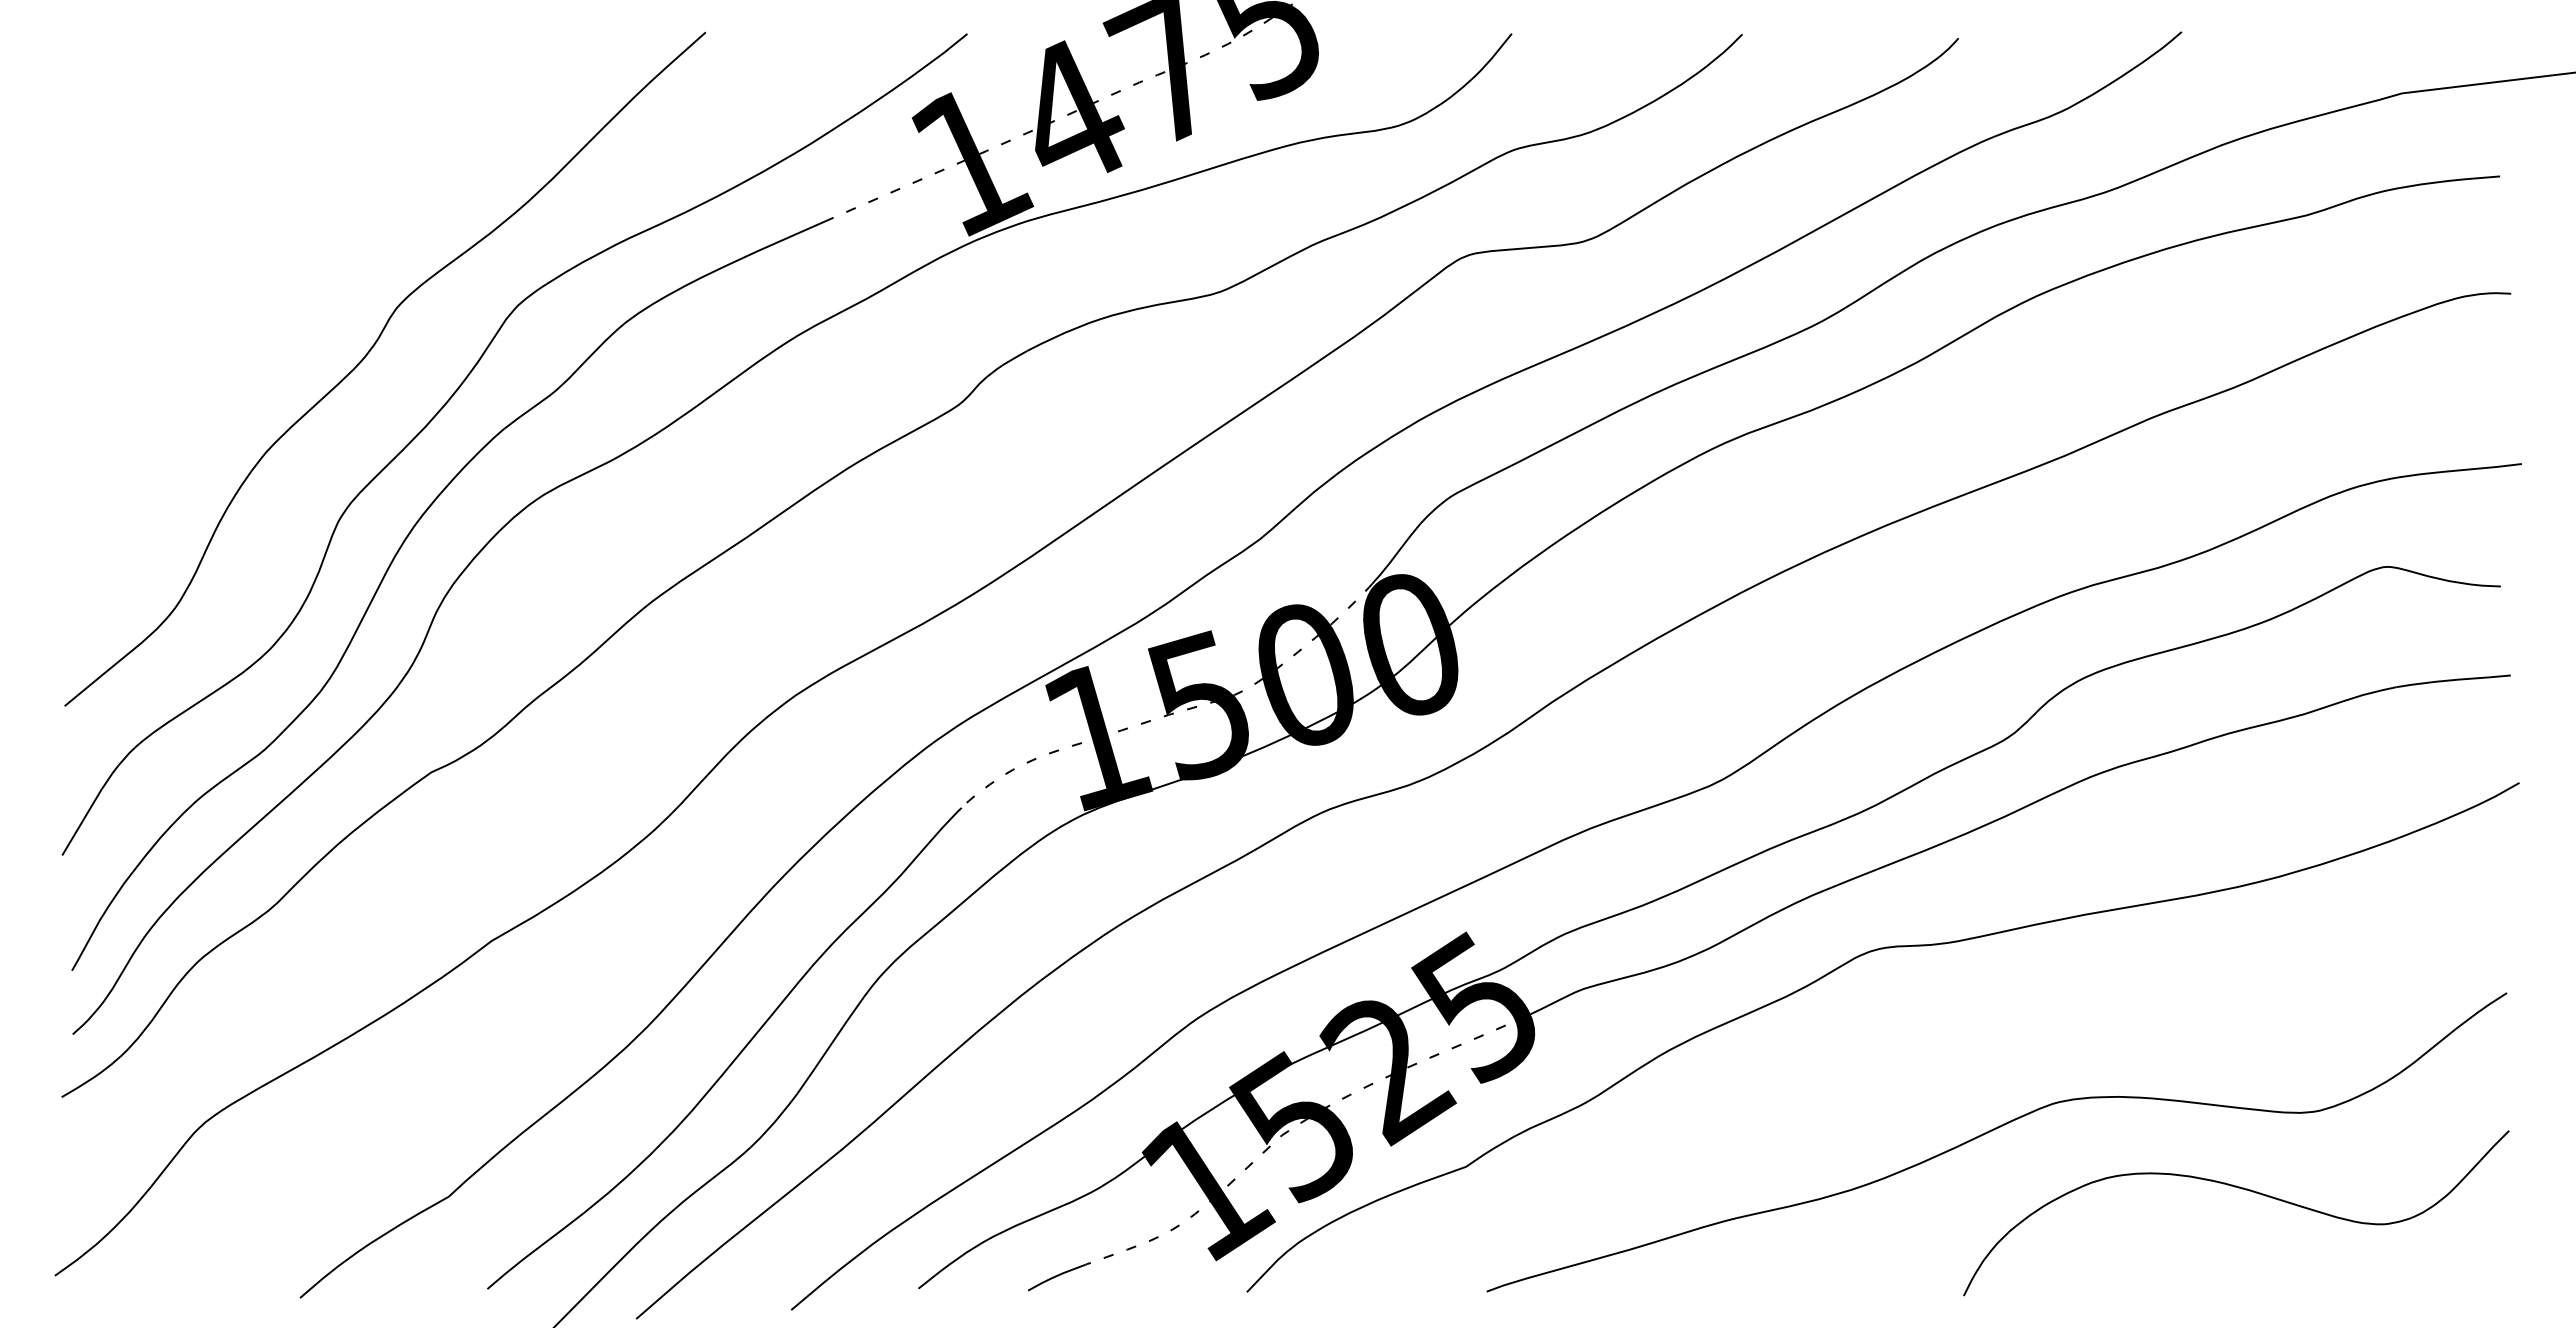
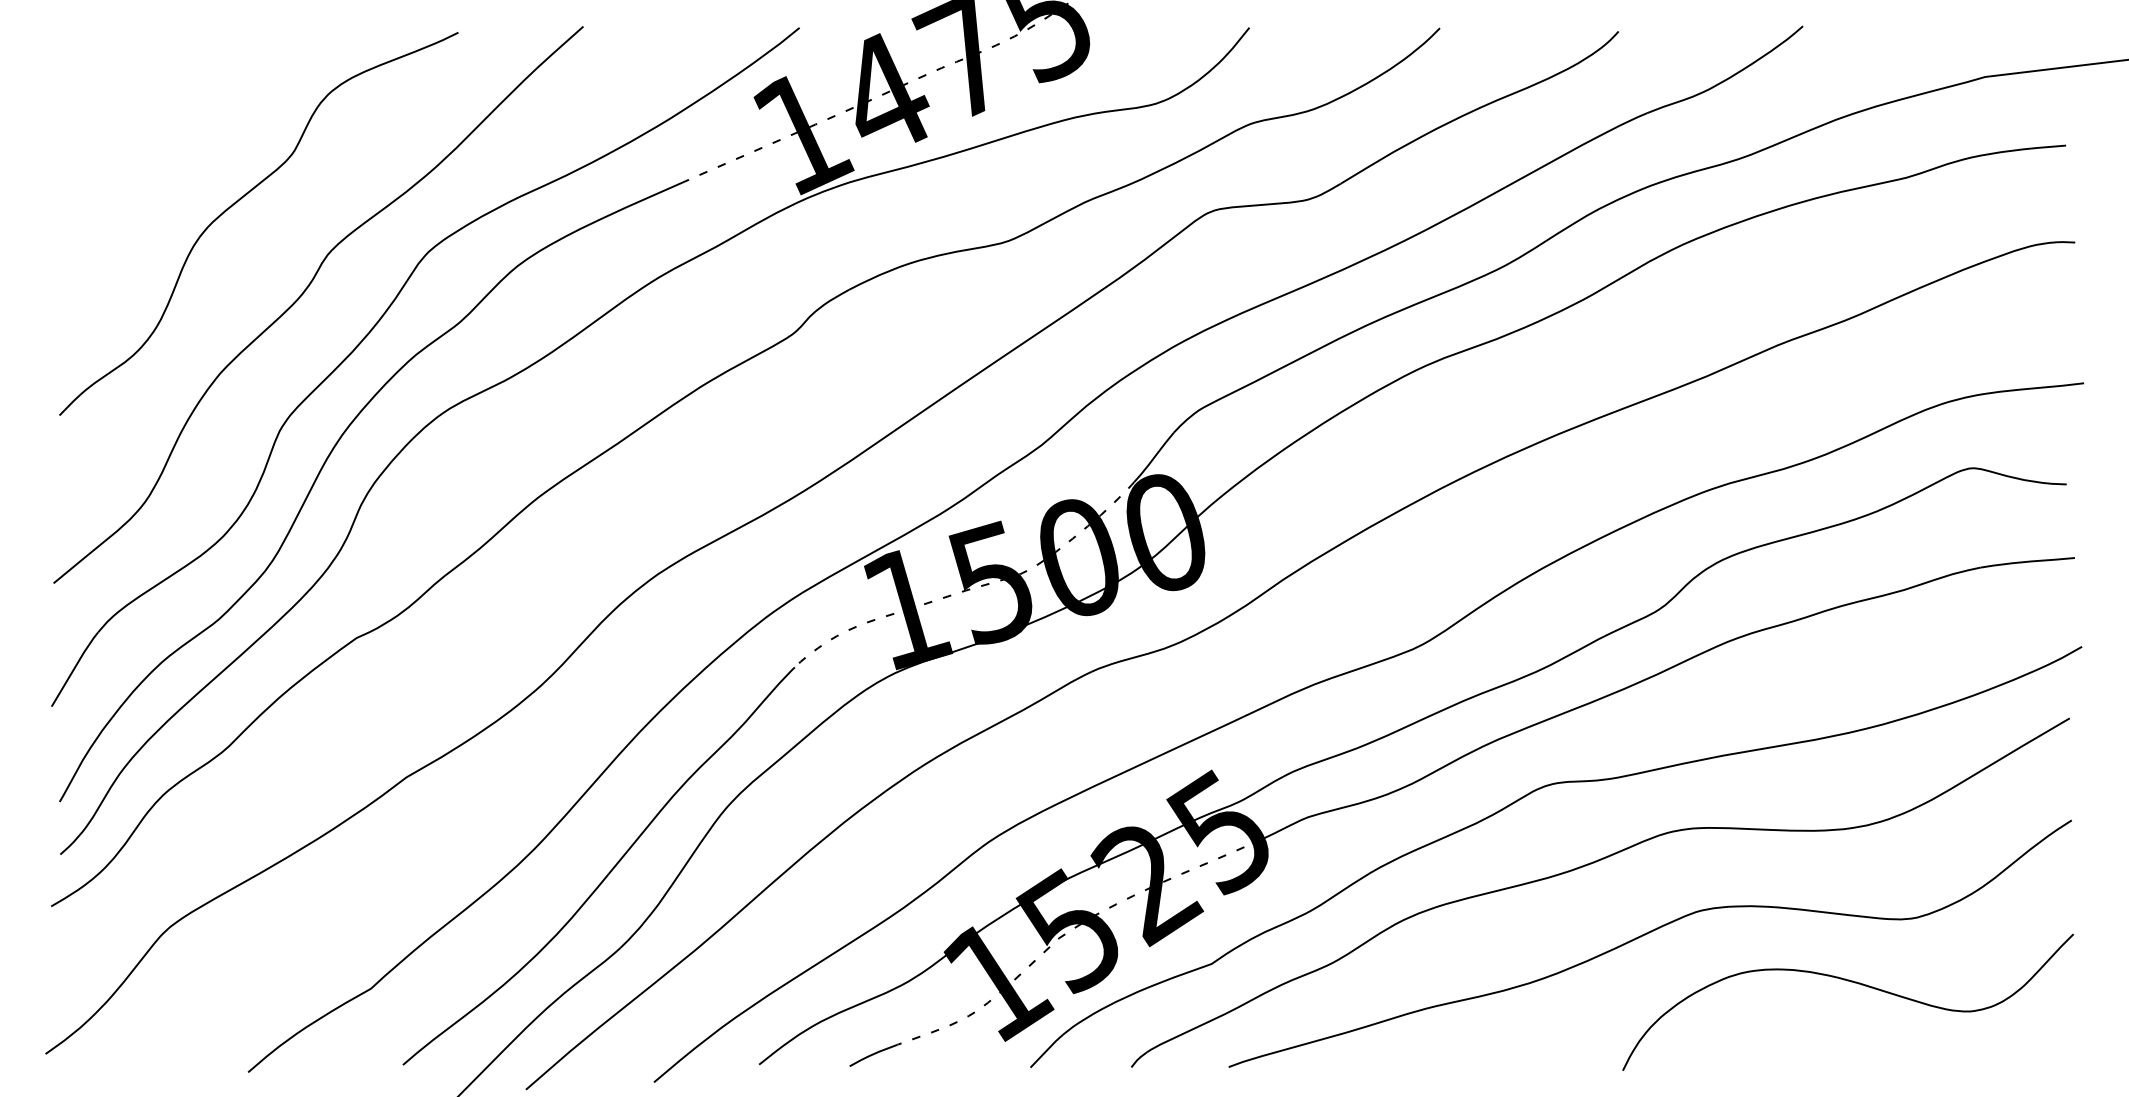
curve: (289, 243) -> (239, 201), added
part: (1922, 1047) -> (1588, 865), added

